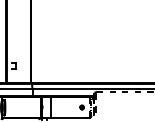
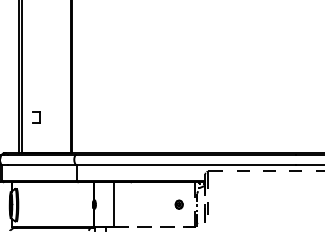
line: (70, 118) -> (154, 227), solid -> dashed

